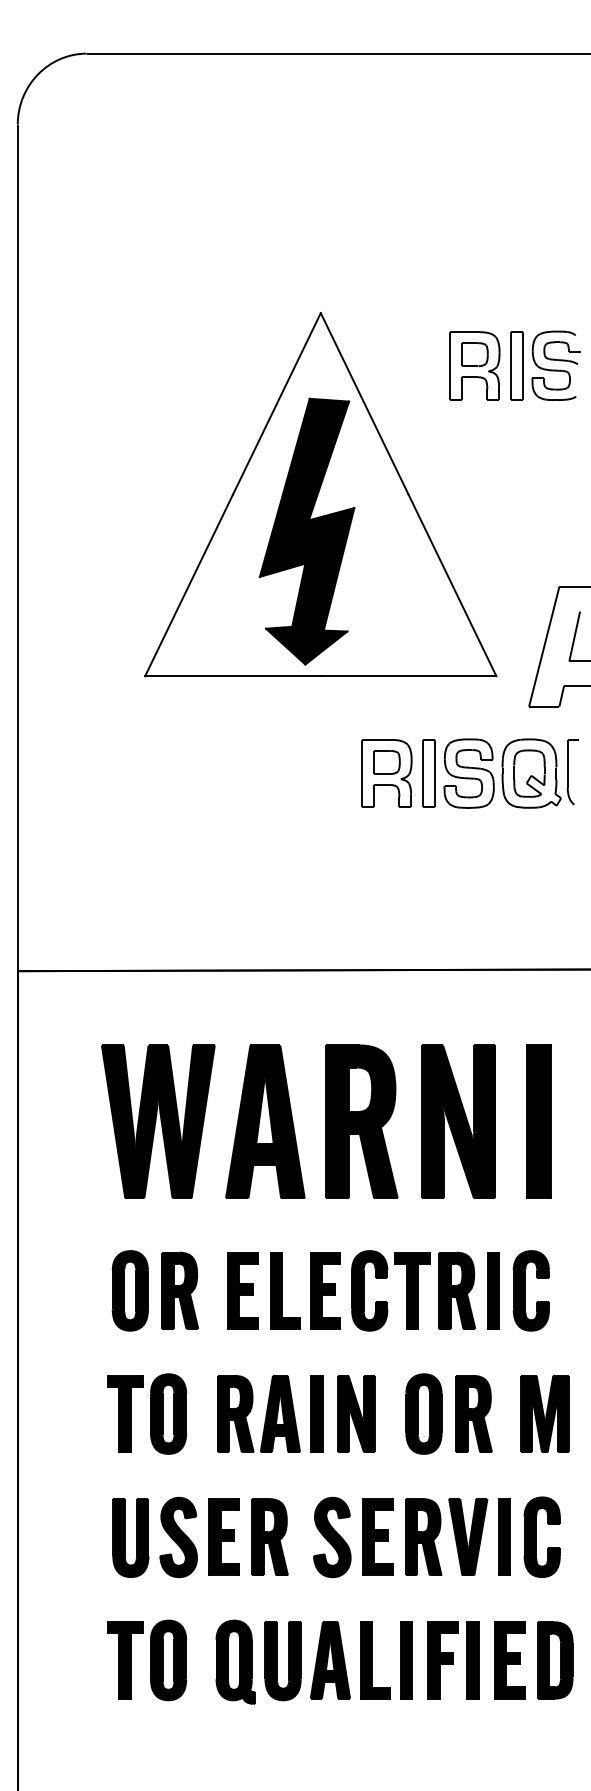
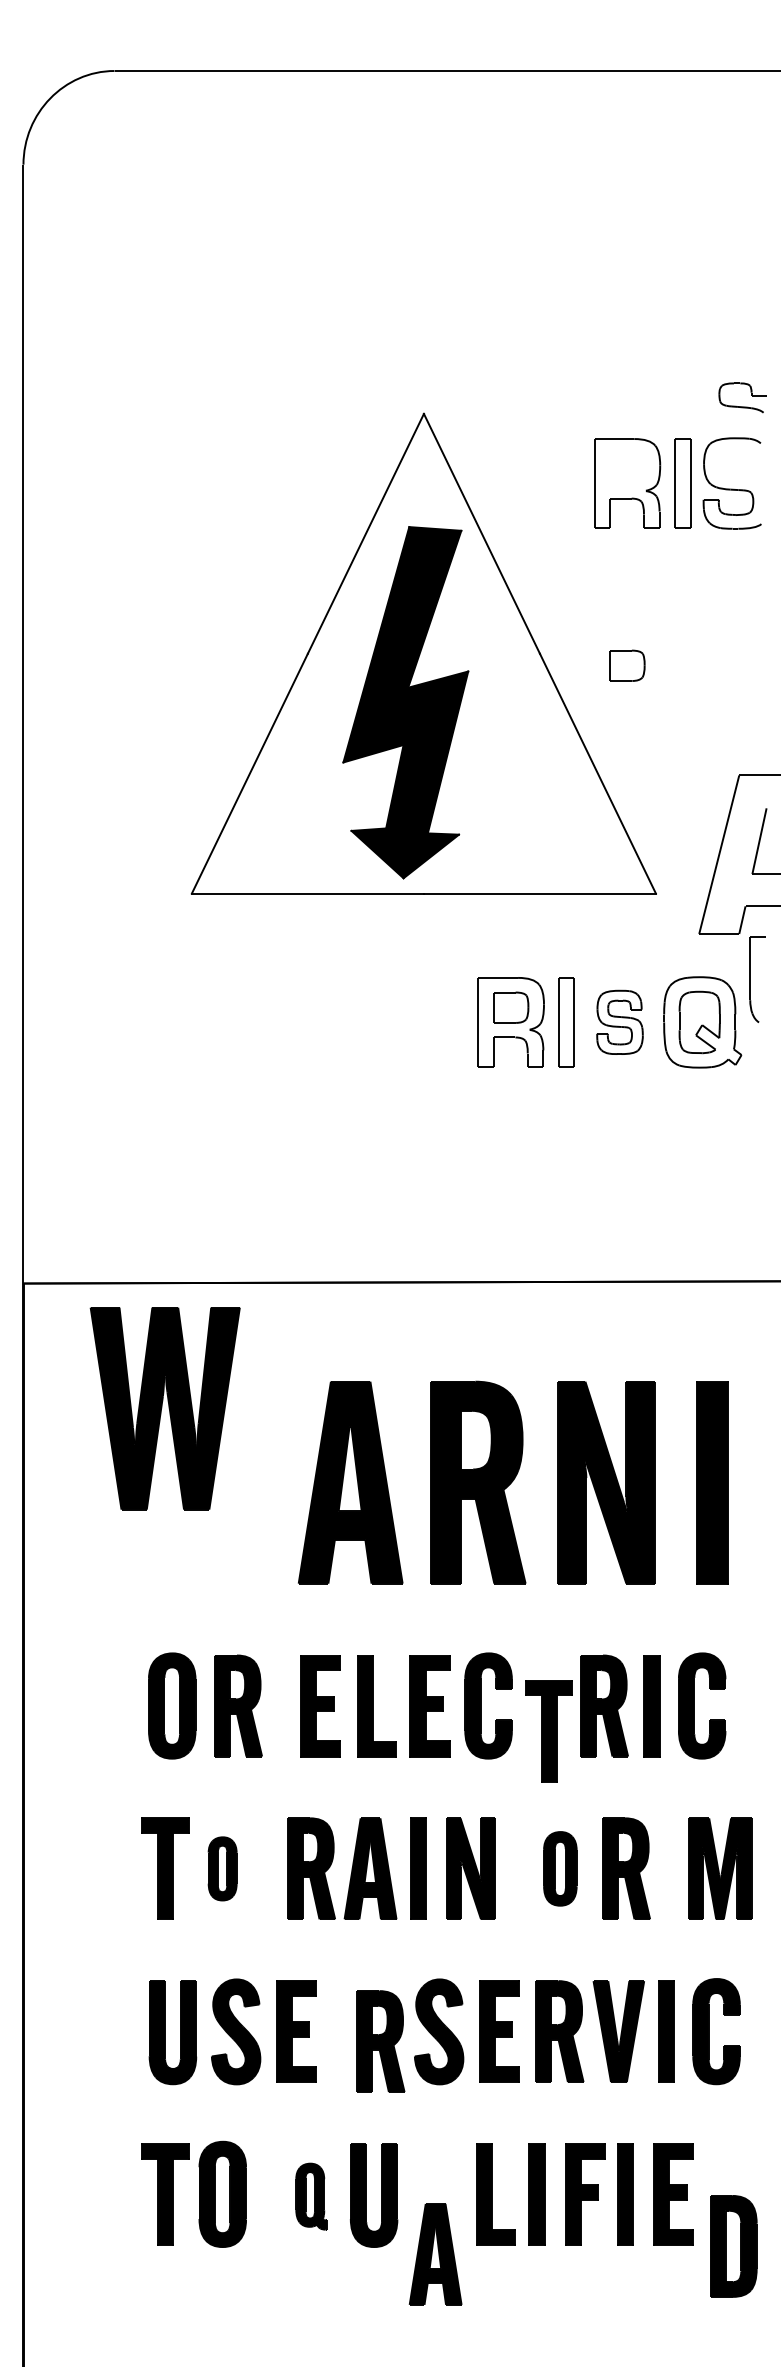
part: (474, 354) -> (627, 665), moved
part: (561, 359) -> (742, 406), moved
part: (567, 772) -> (750, 979), moved
part: (468, 773) -> (619, 1022), size x0.7
part: (157, 1121) -> (164, 1408), moved
part: (412, 1291) -> (548, 1731), moved
part: (168, 1413) -> (222, 1868), size x0.6
part: (424, 1413) -> (560, 1868), size x0.7
part: (269, 1537) -> (380, 2041), moved
part: (330, 1660) -> (435, 2254), moved
part: (555, 1660) -> (733, 2246), moved
part: (235, 1662) -> (311, 2196), size x0.6

